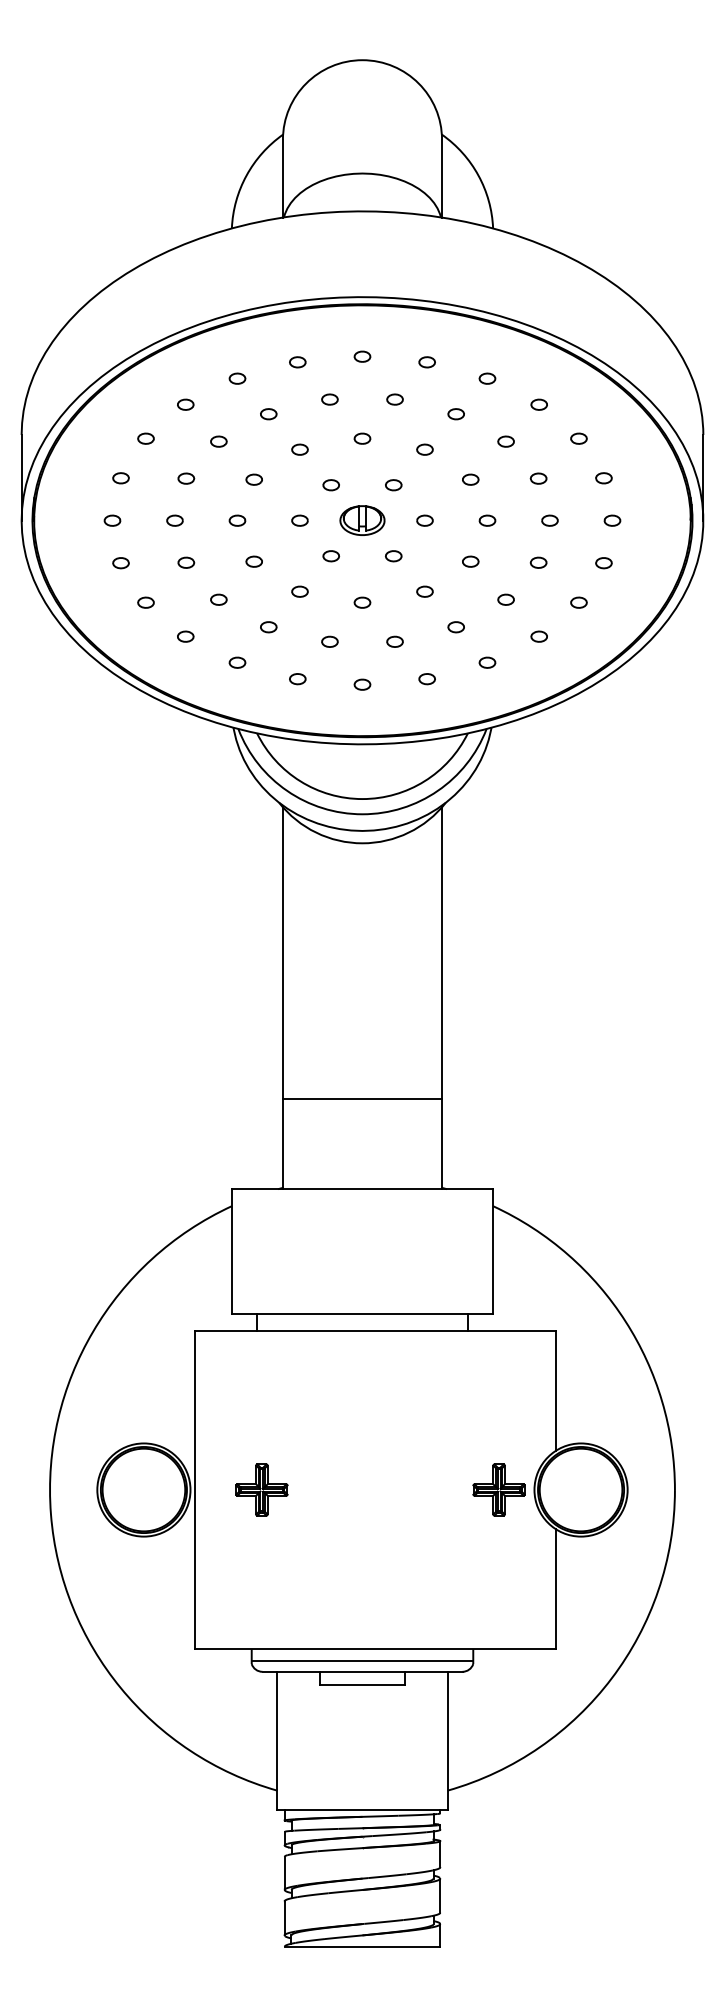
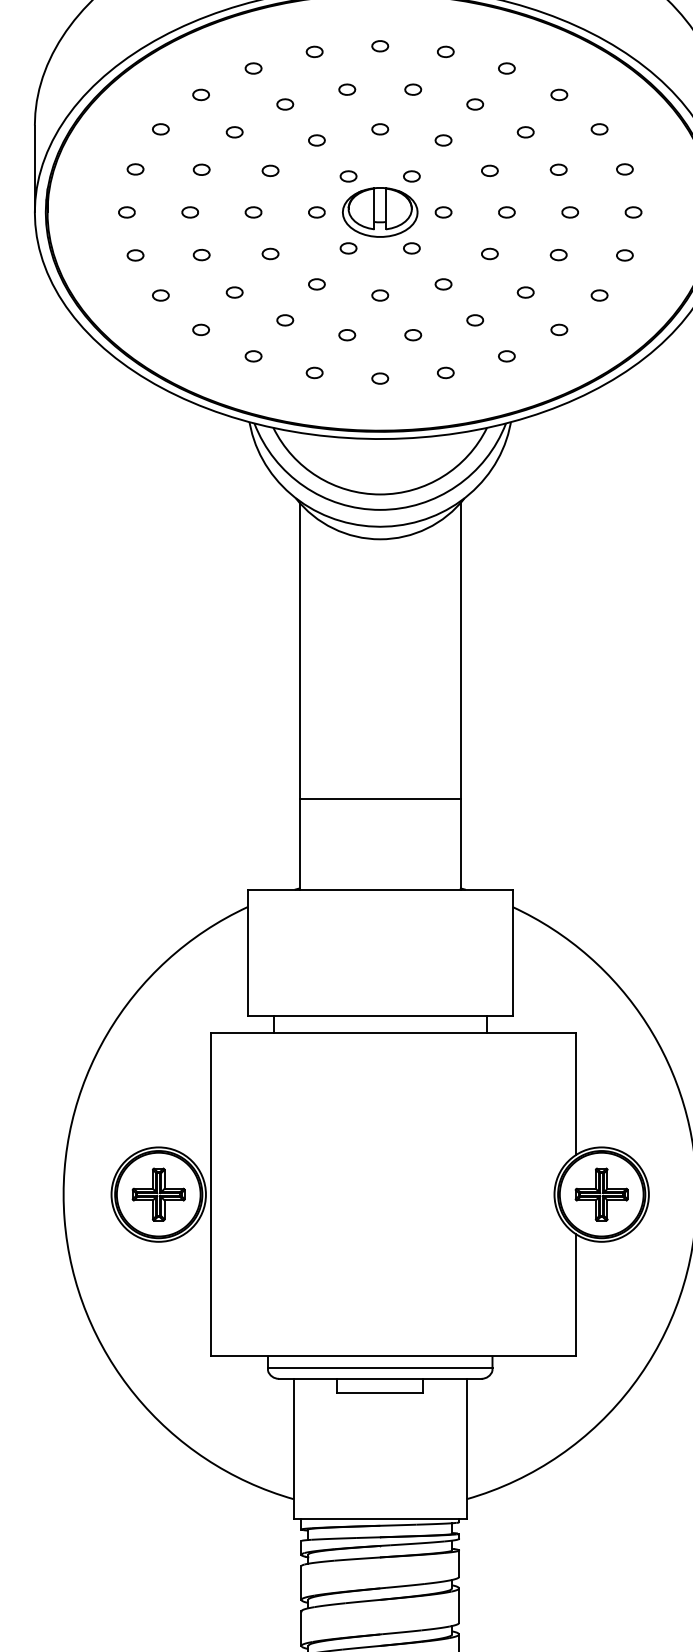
part: (362, 520) -> (380, 212), size x1.67
part: (261, 1489) -> (158, 1194), moved
part: (498, 1489) -> (601, 1194), moved

